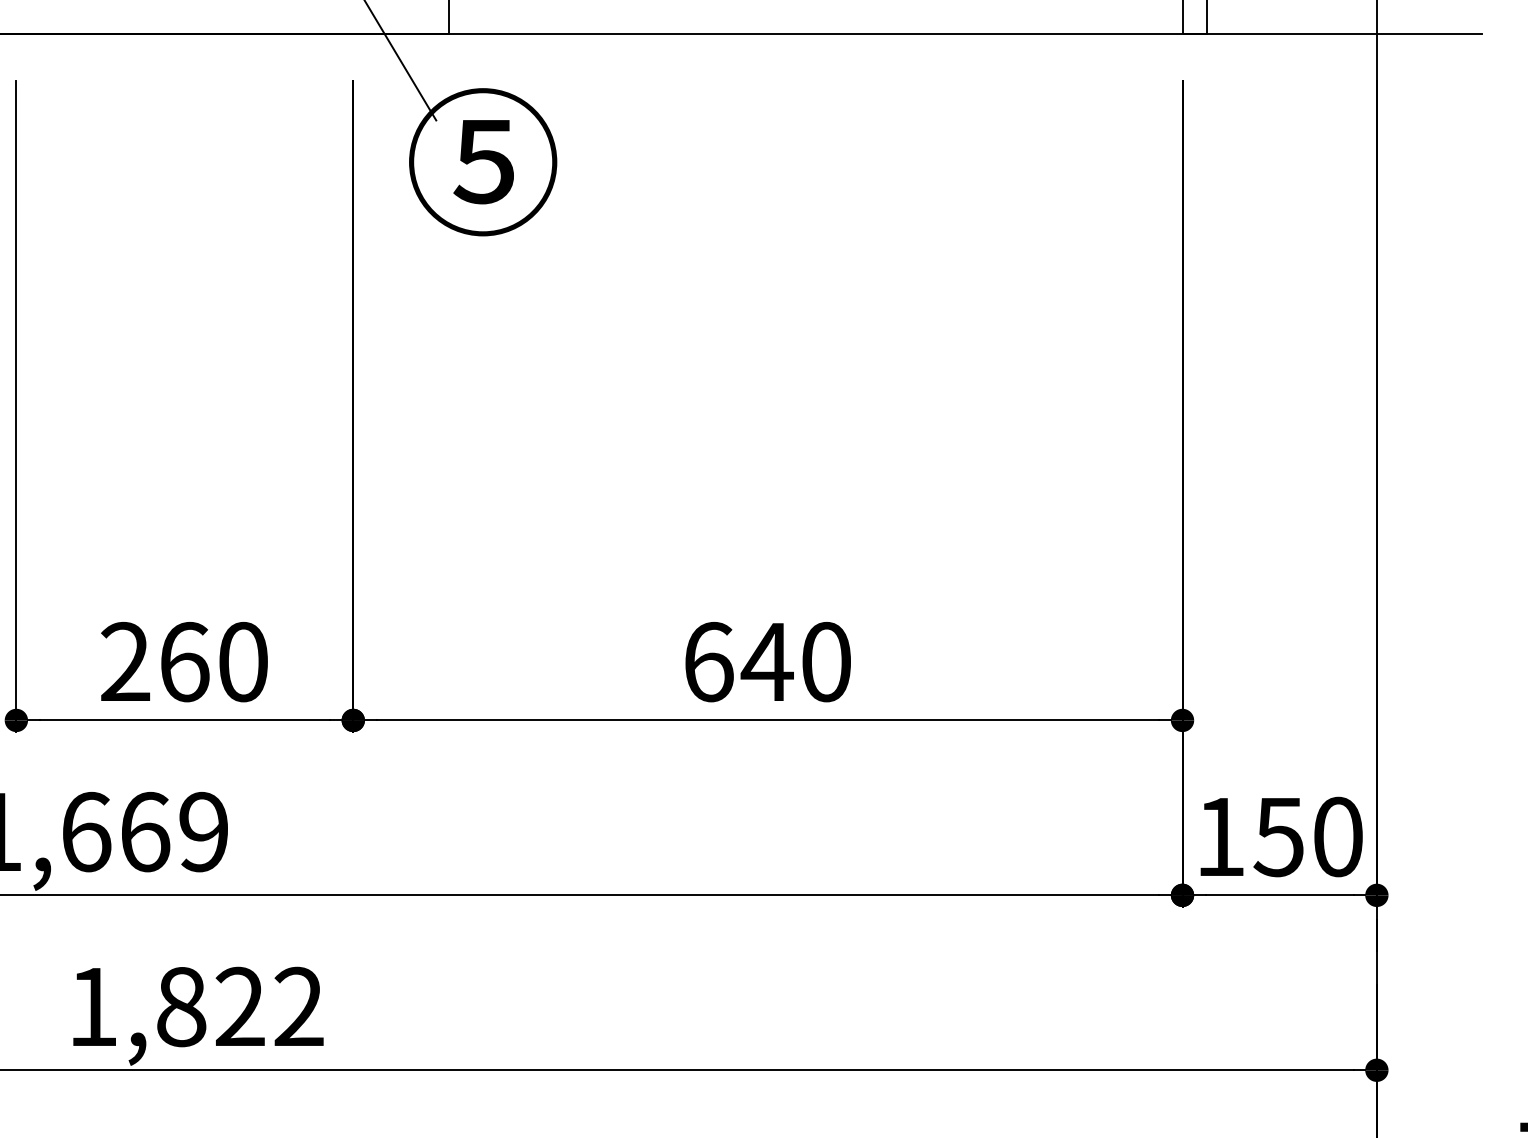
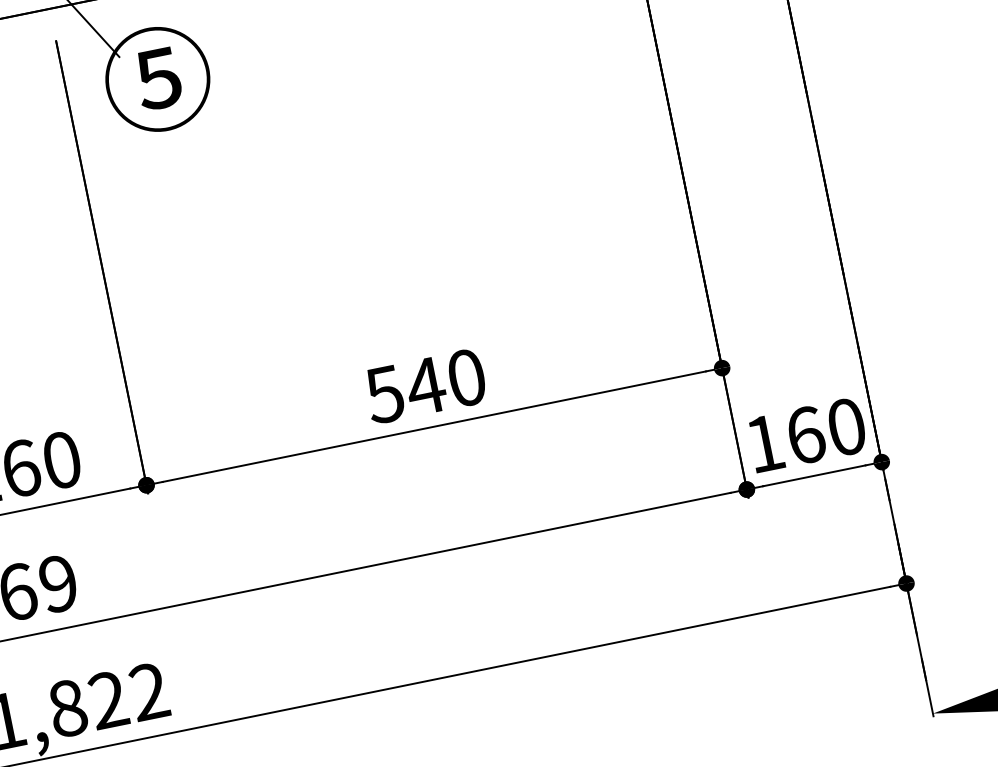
text: (707, 661) -> (384, 394), 640 -> 540
text: (1278, 836) -> (805, 435), 150 -> 160

